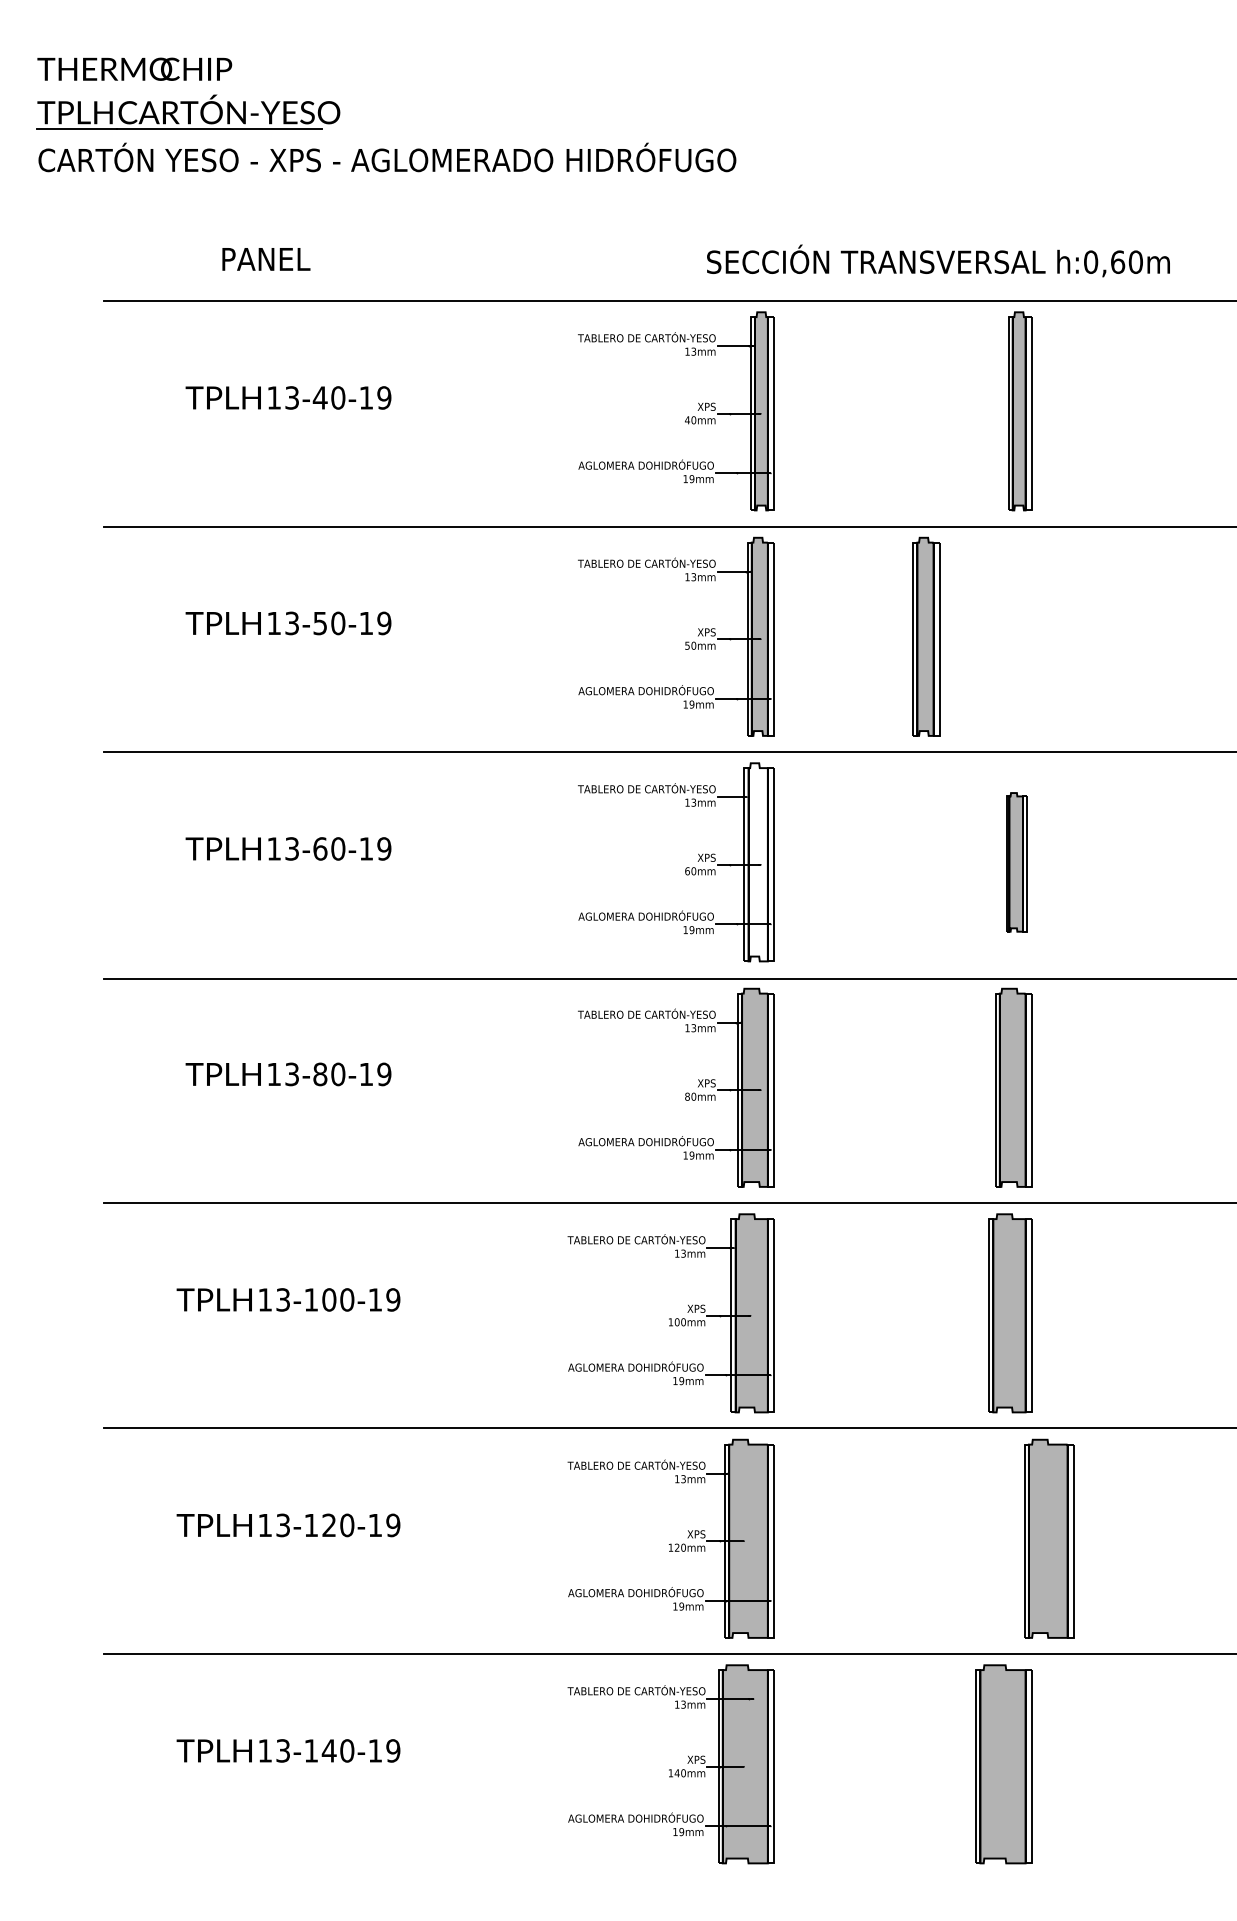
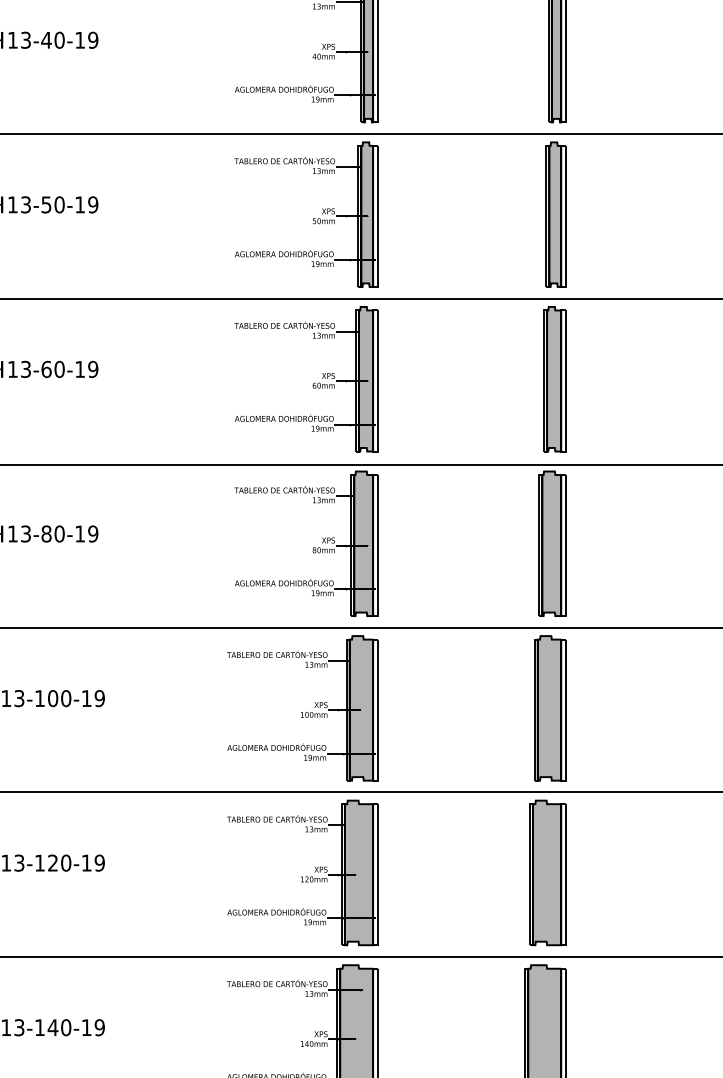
part: (926, 636) -> (556, 214), moved
fill: (757, 862) -> (365, 379), added
part: (1016, 862) -> (554, 379), size x1.43
part: (1049, 1538) -> (548, 872), moved

